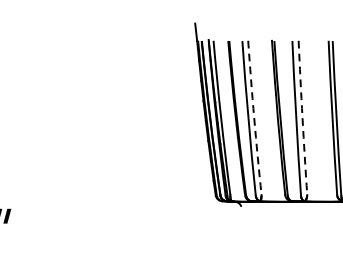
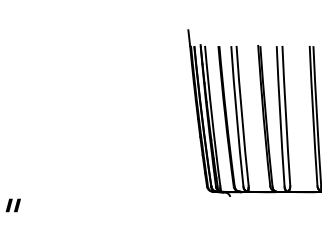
arc: (254, 118) -> (242, 116), dashed -> solid
arc: (301, 118) -> (285, 116), dashed -> solid

